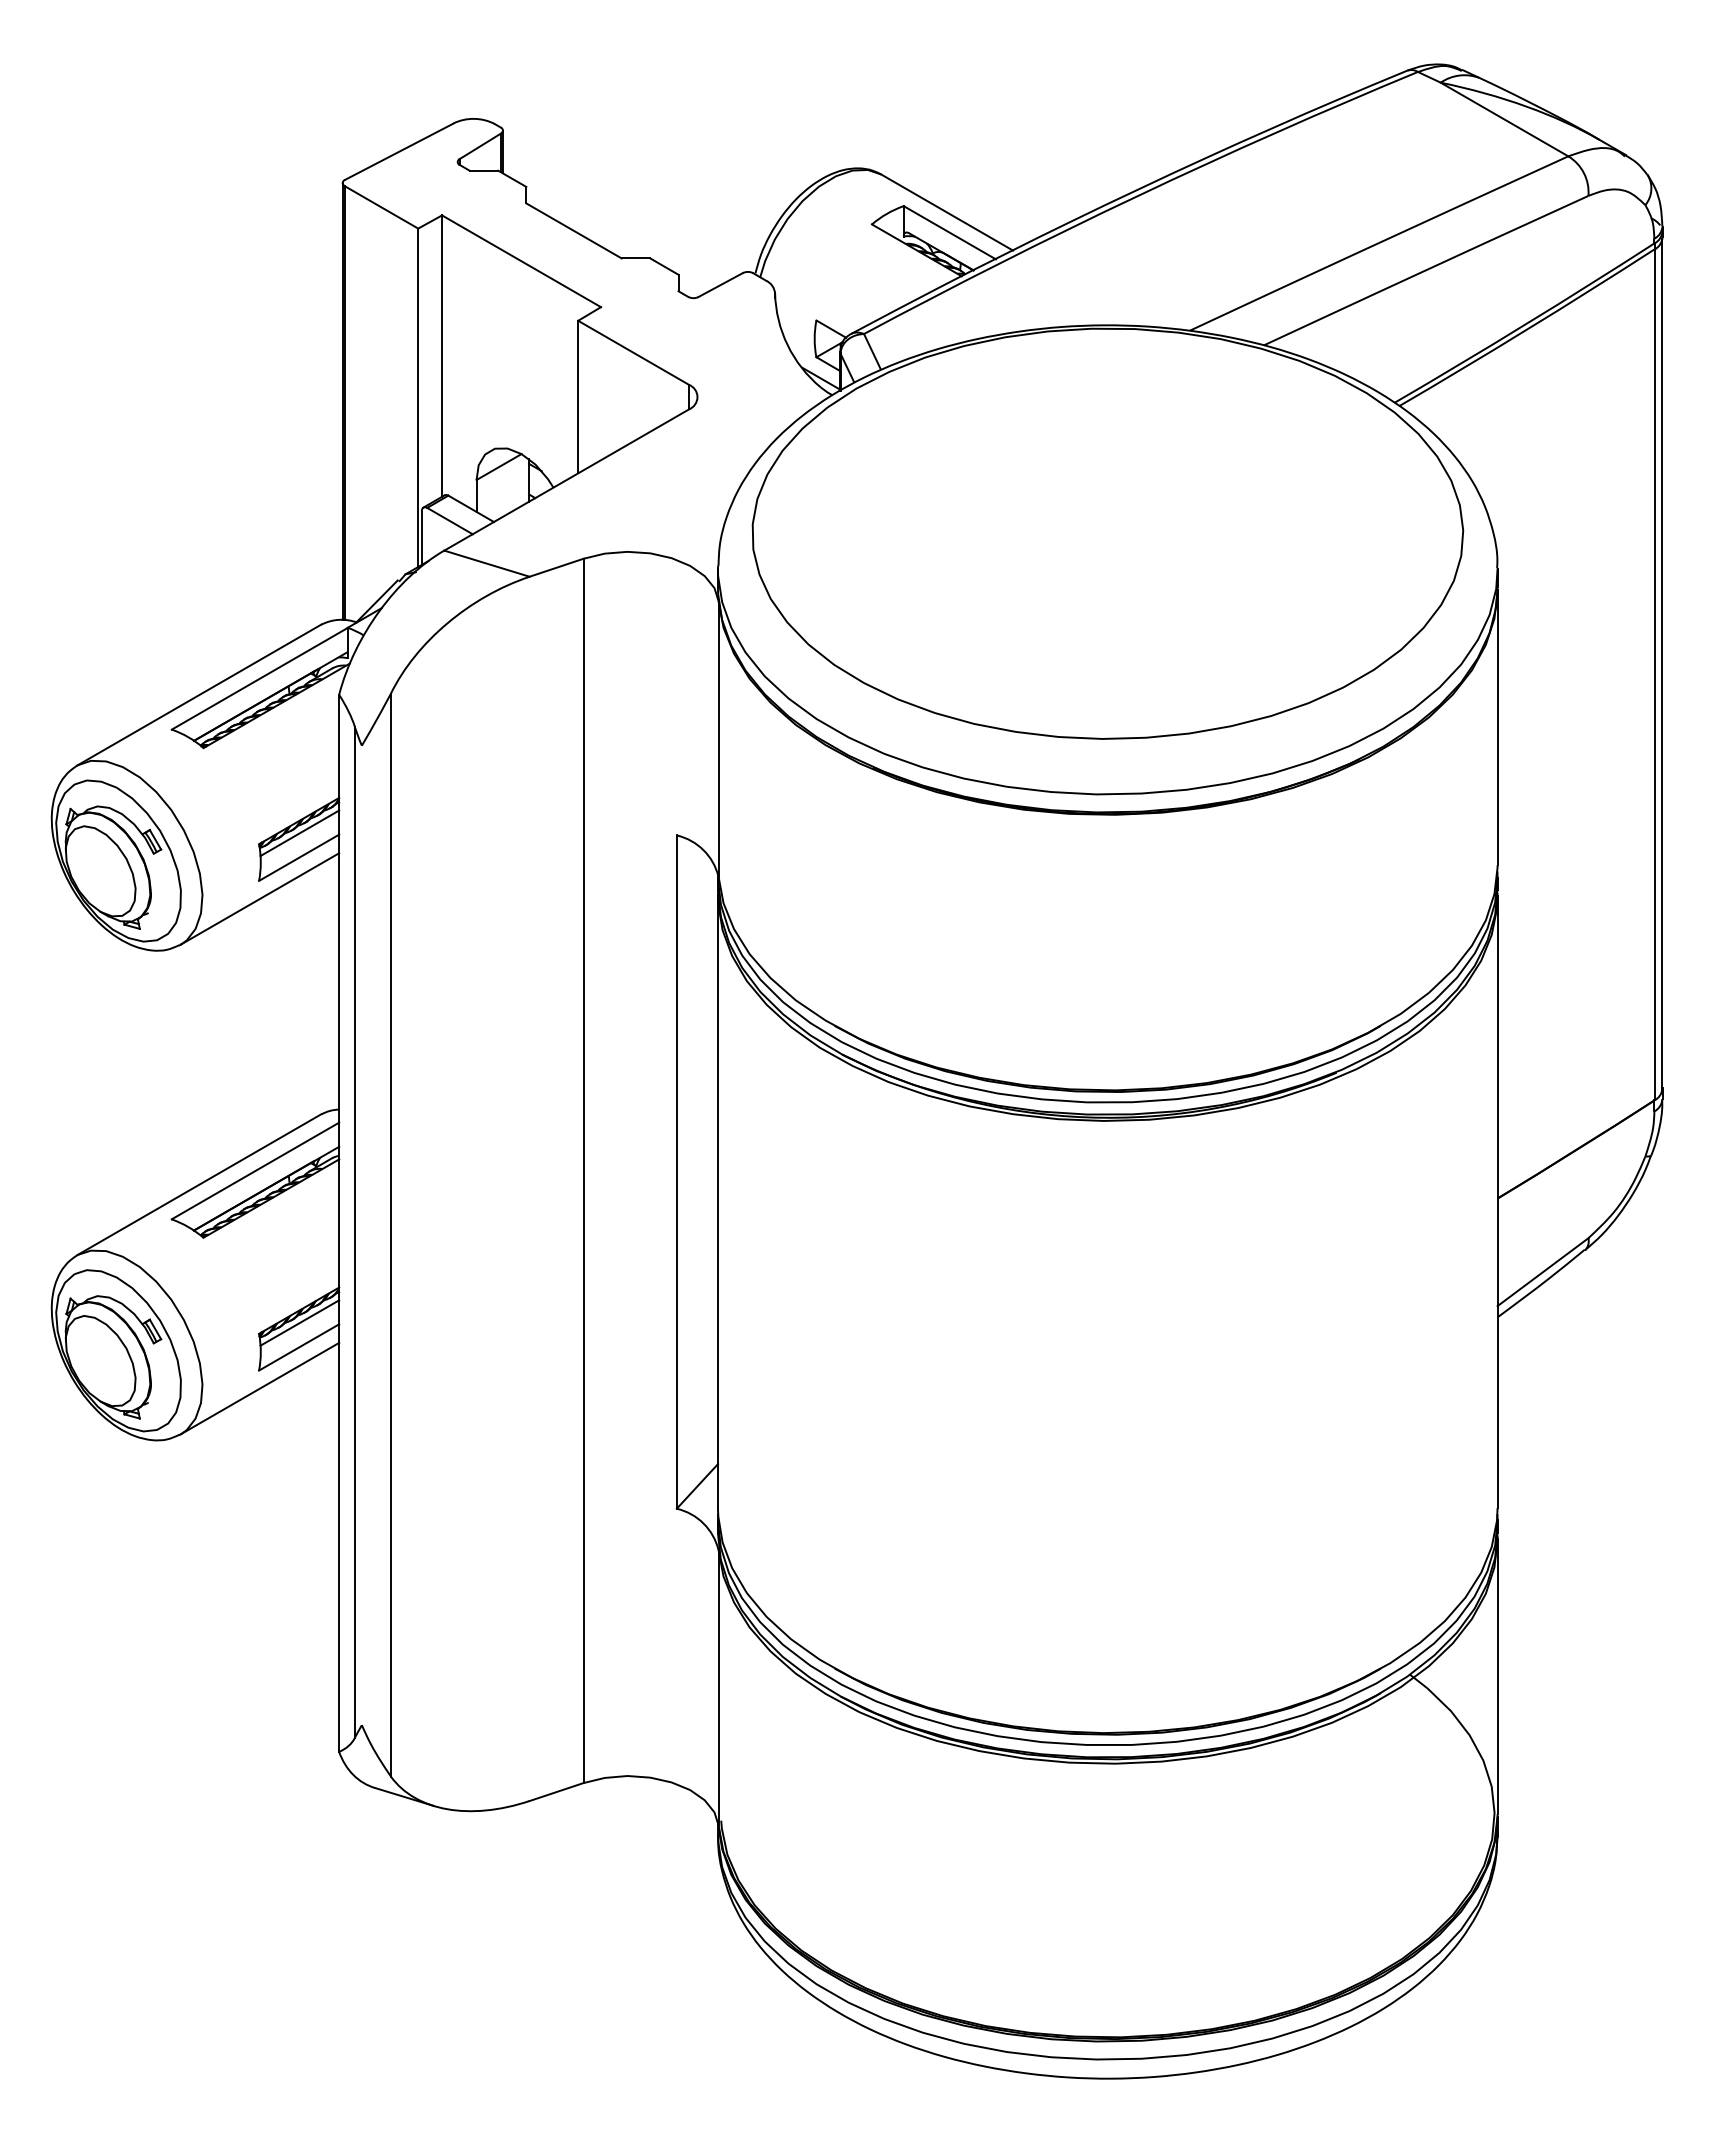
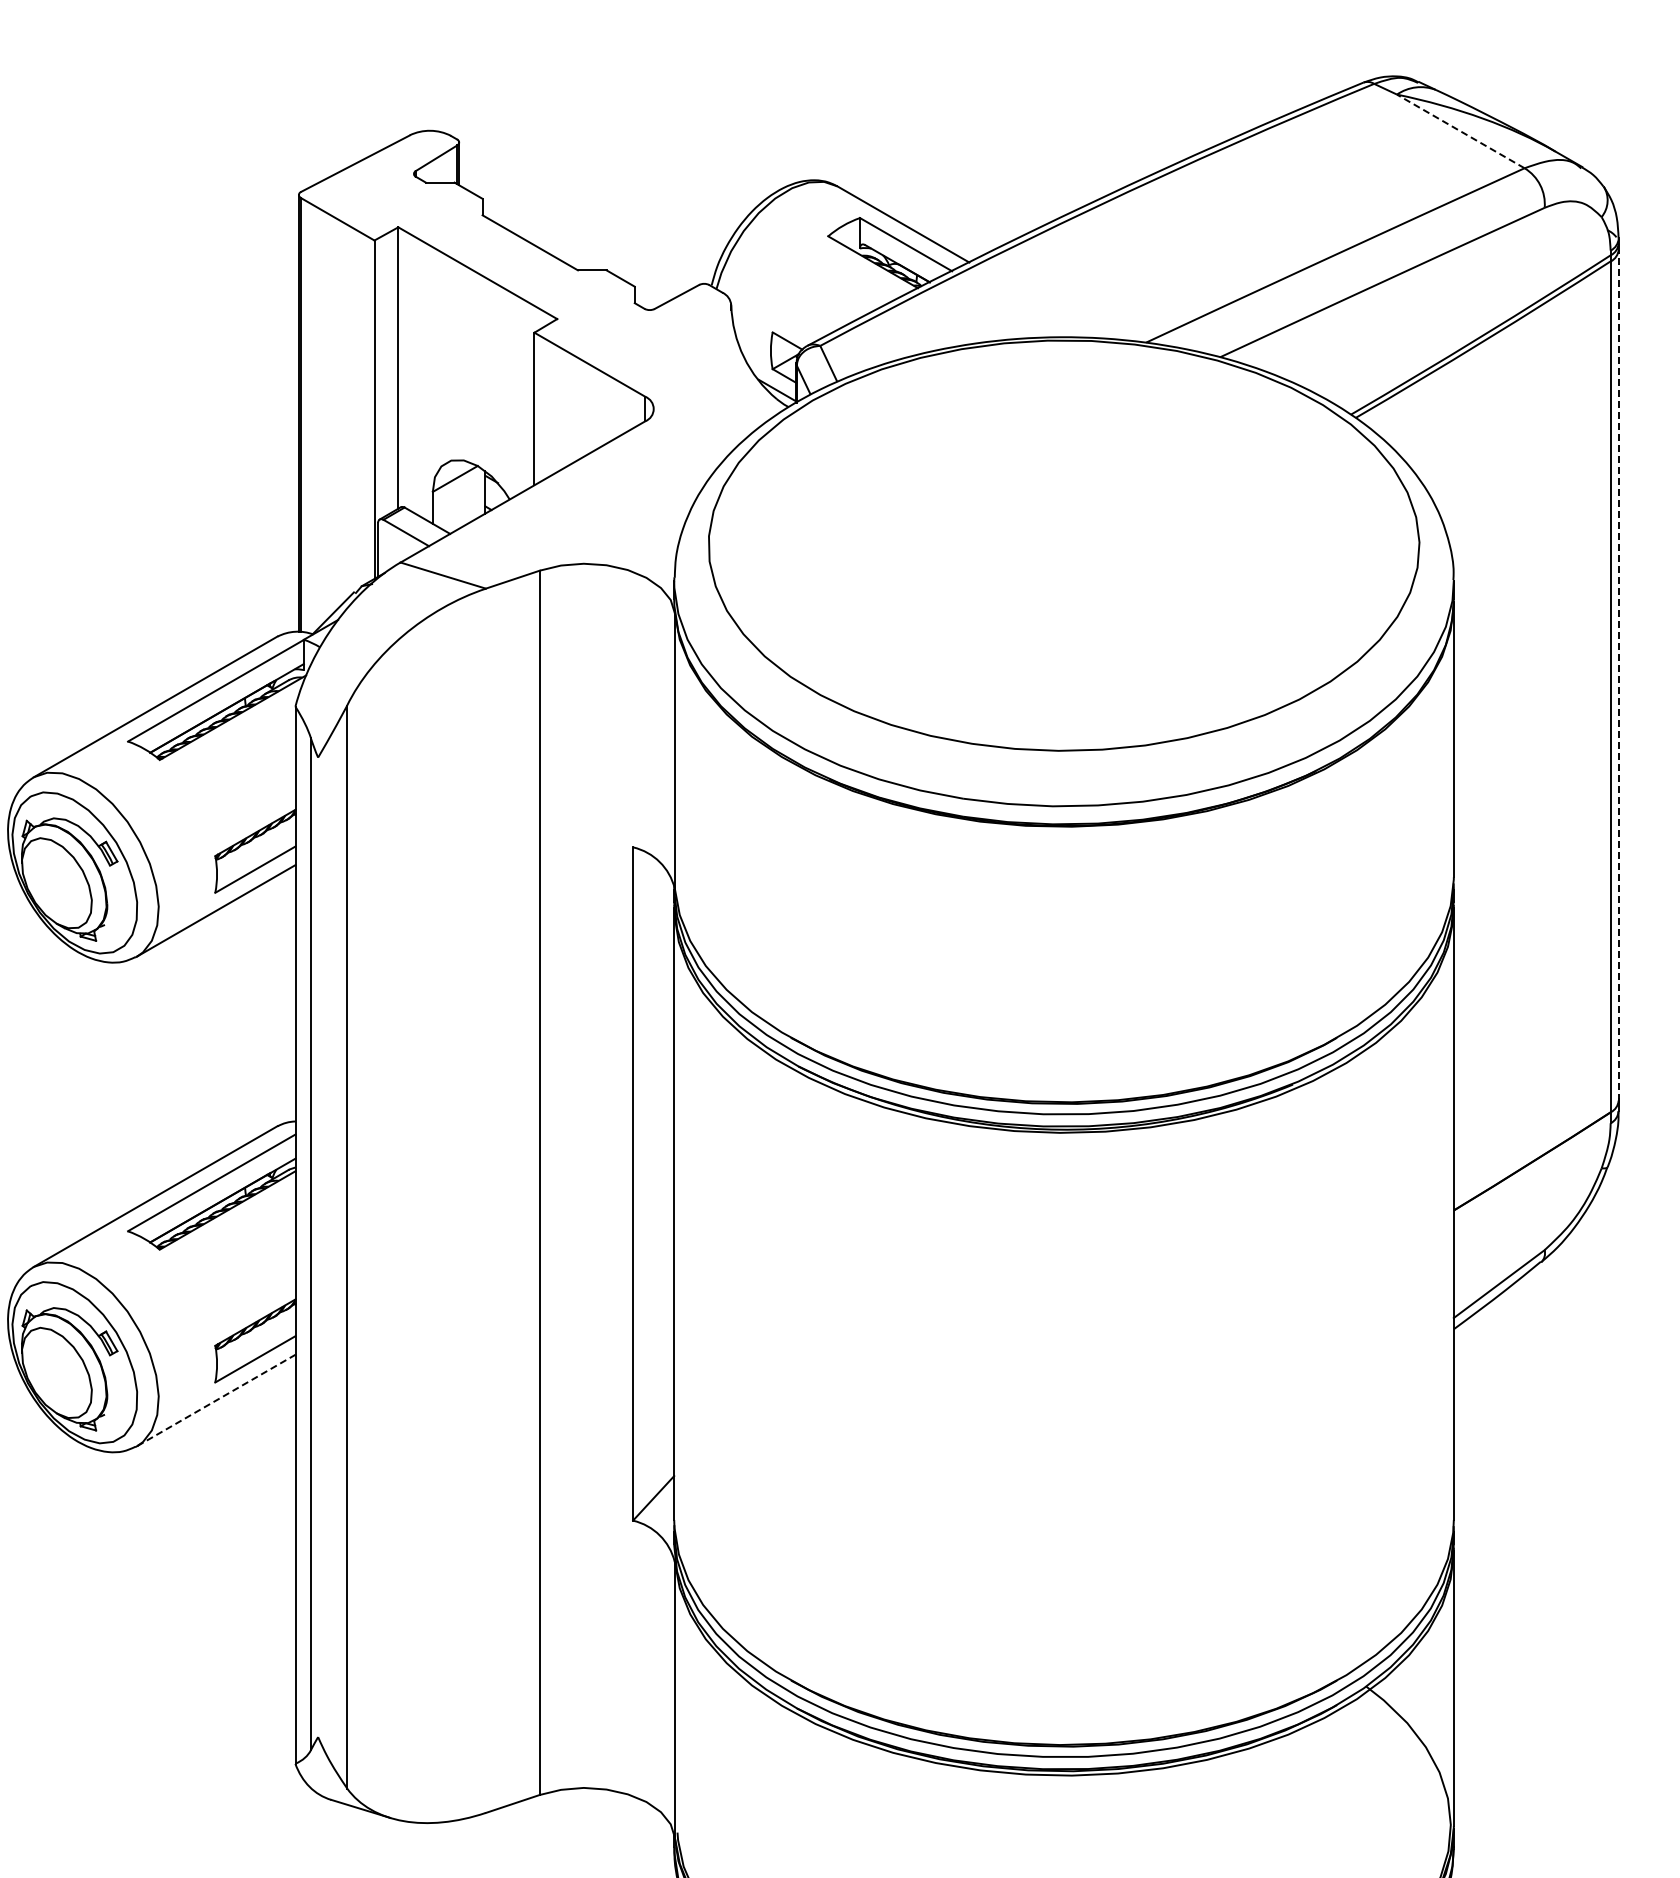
line: (1504, 119) -> (1460, 131), solid -> dashed
line: (1662, 663) -> (1618, 675), solid -> dashed
line: (299, 833) -> (255, 845), removed
line: (299, 1322) -> (255, 1334), removed
line: (260, 1388) -> (216, 1400), solid -> dashed

